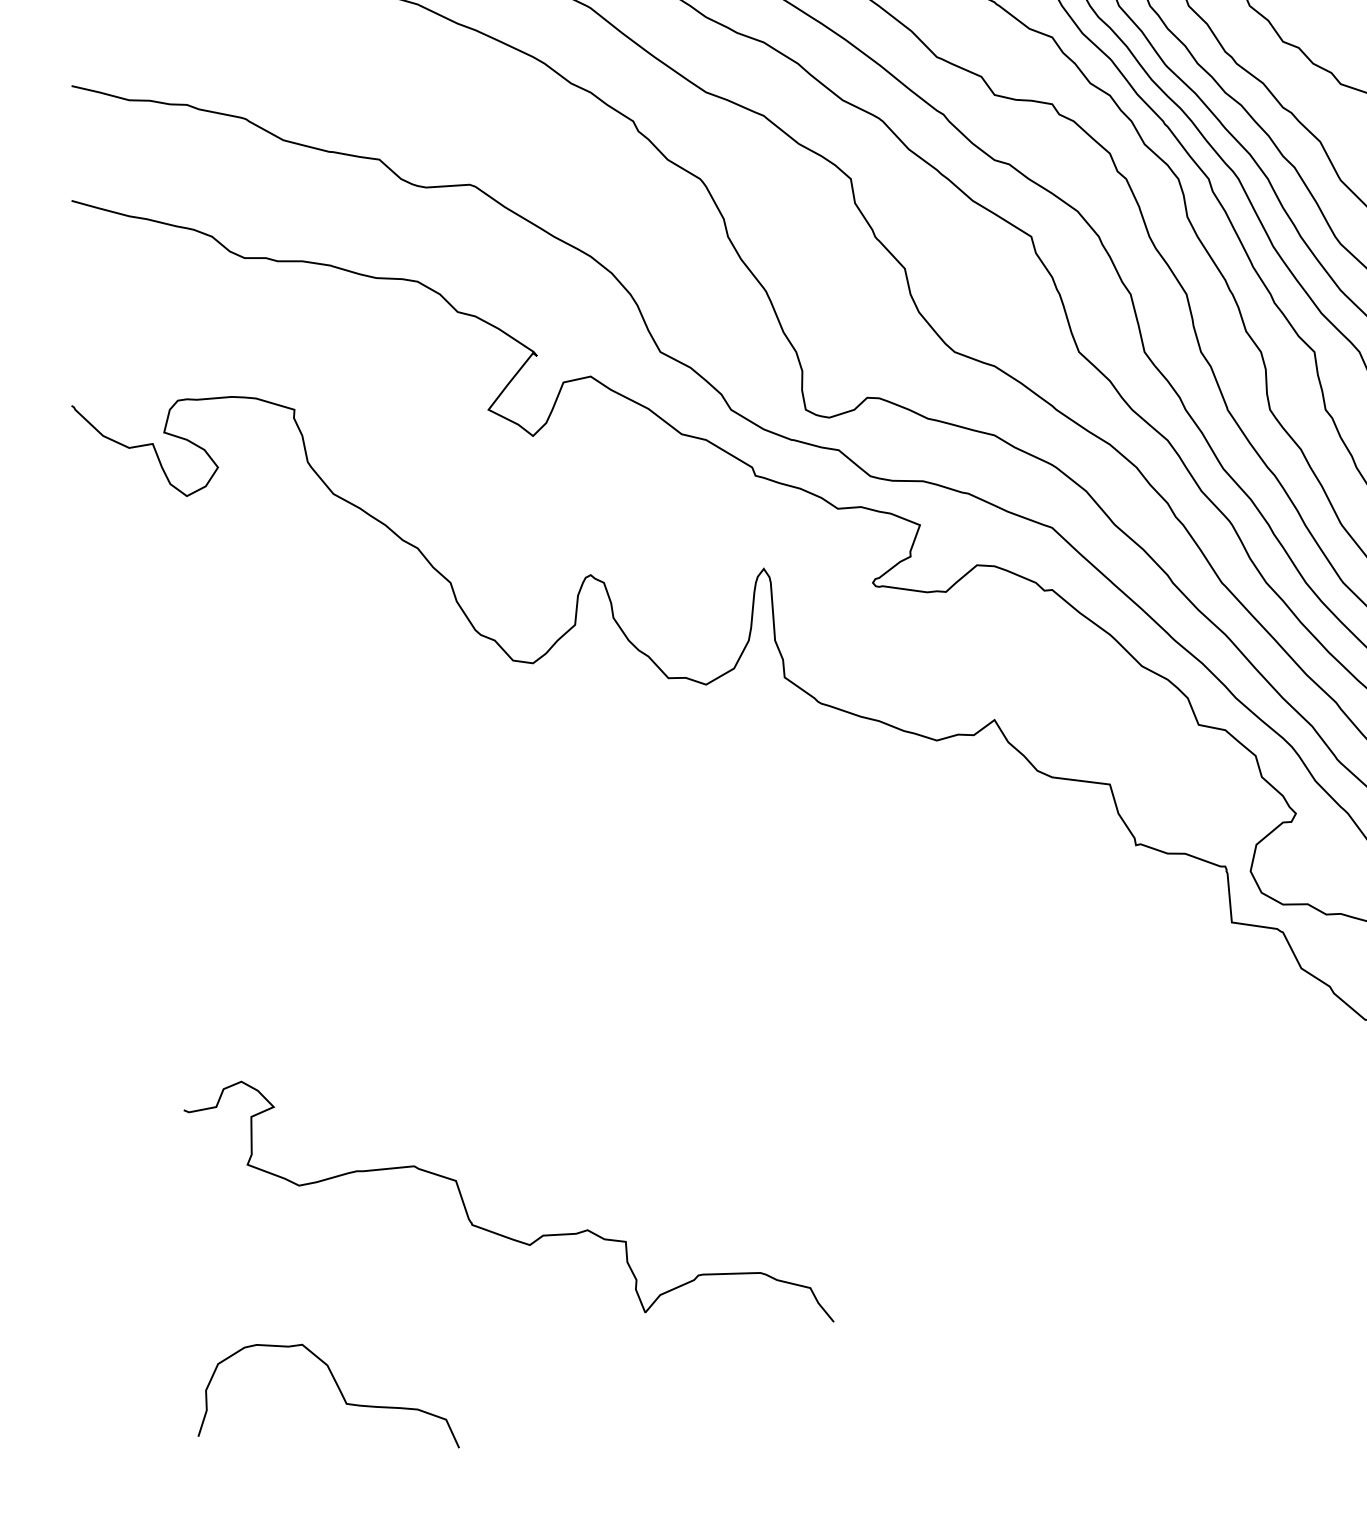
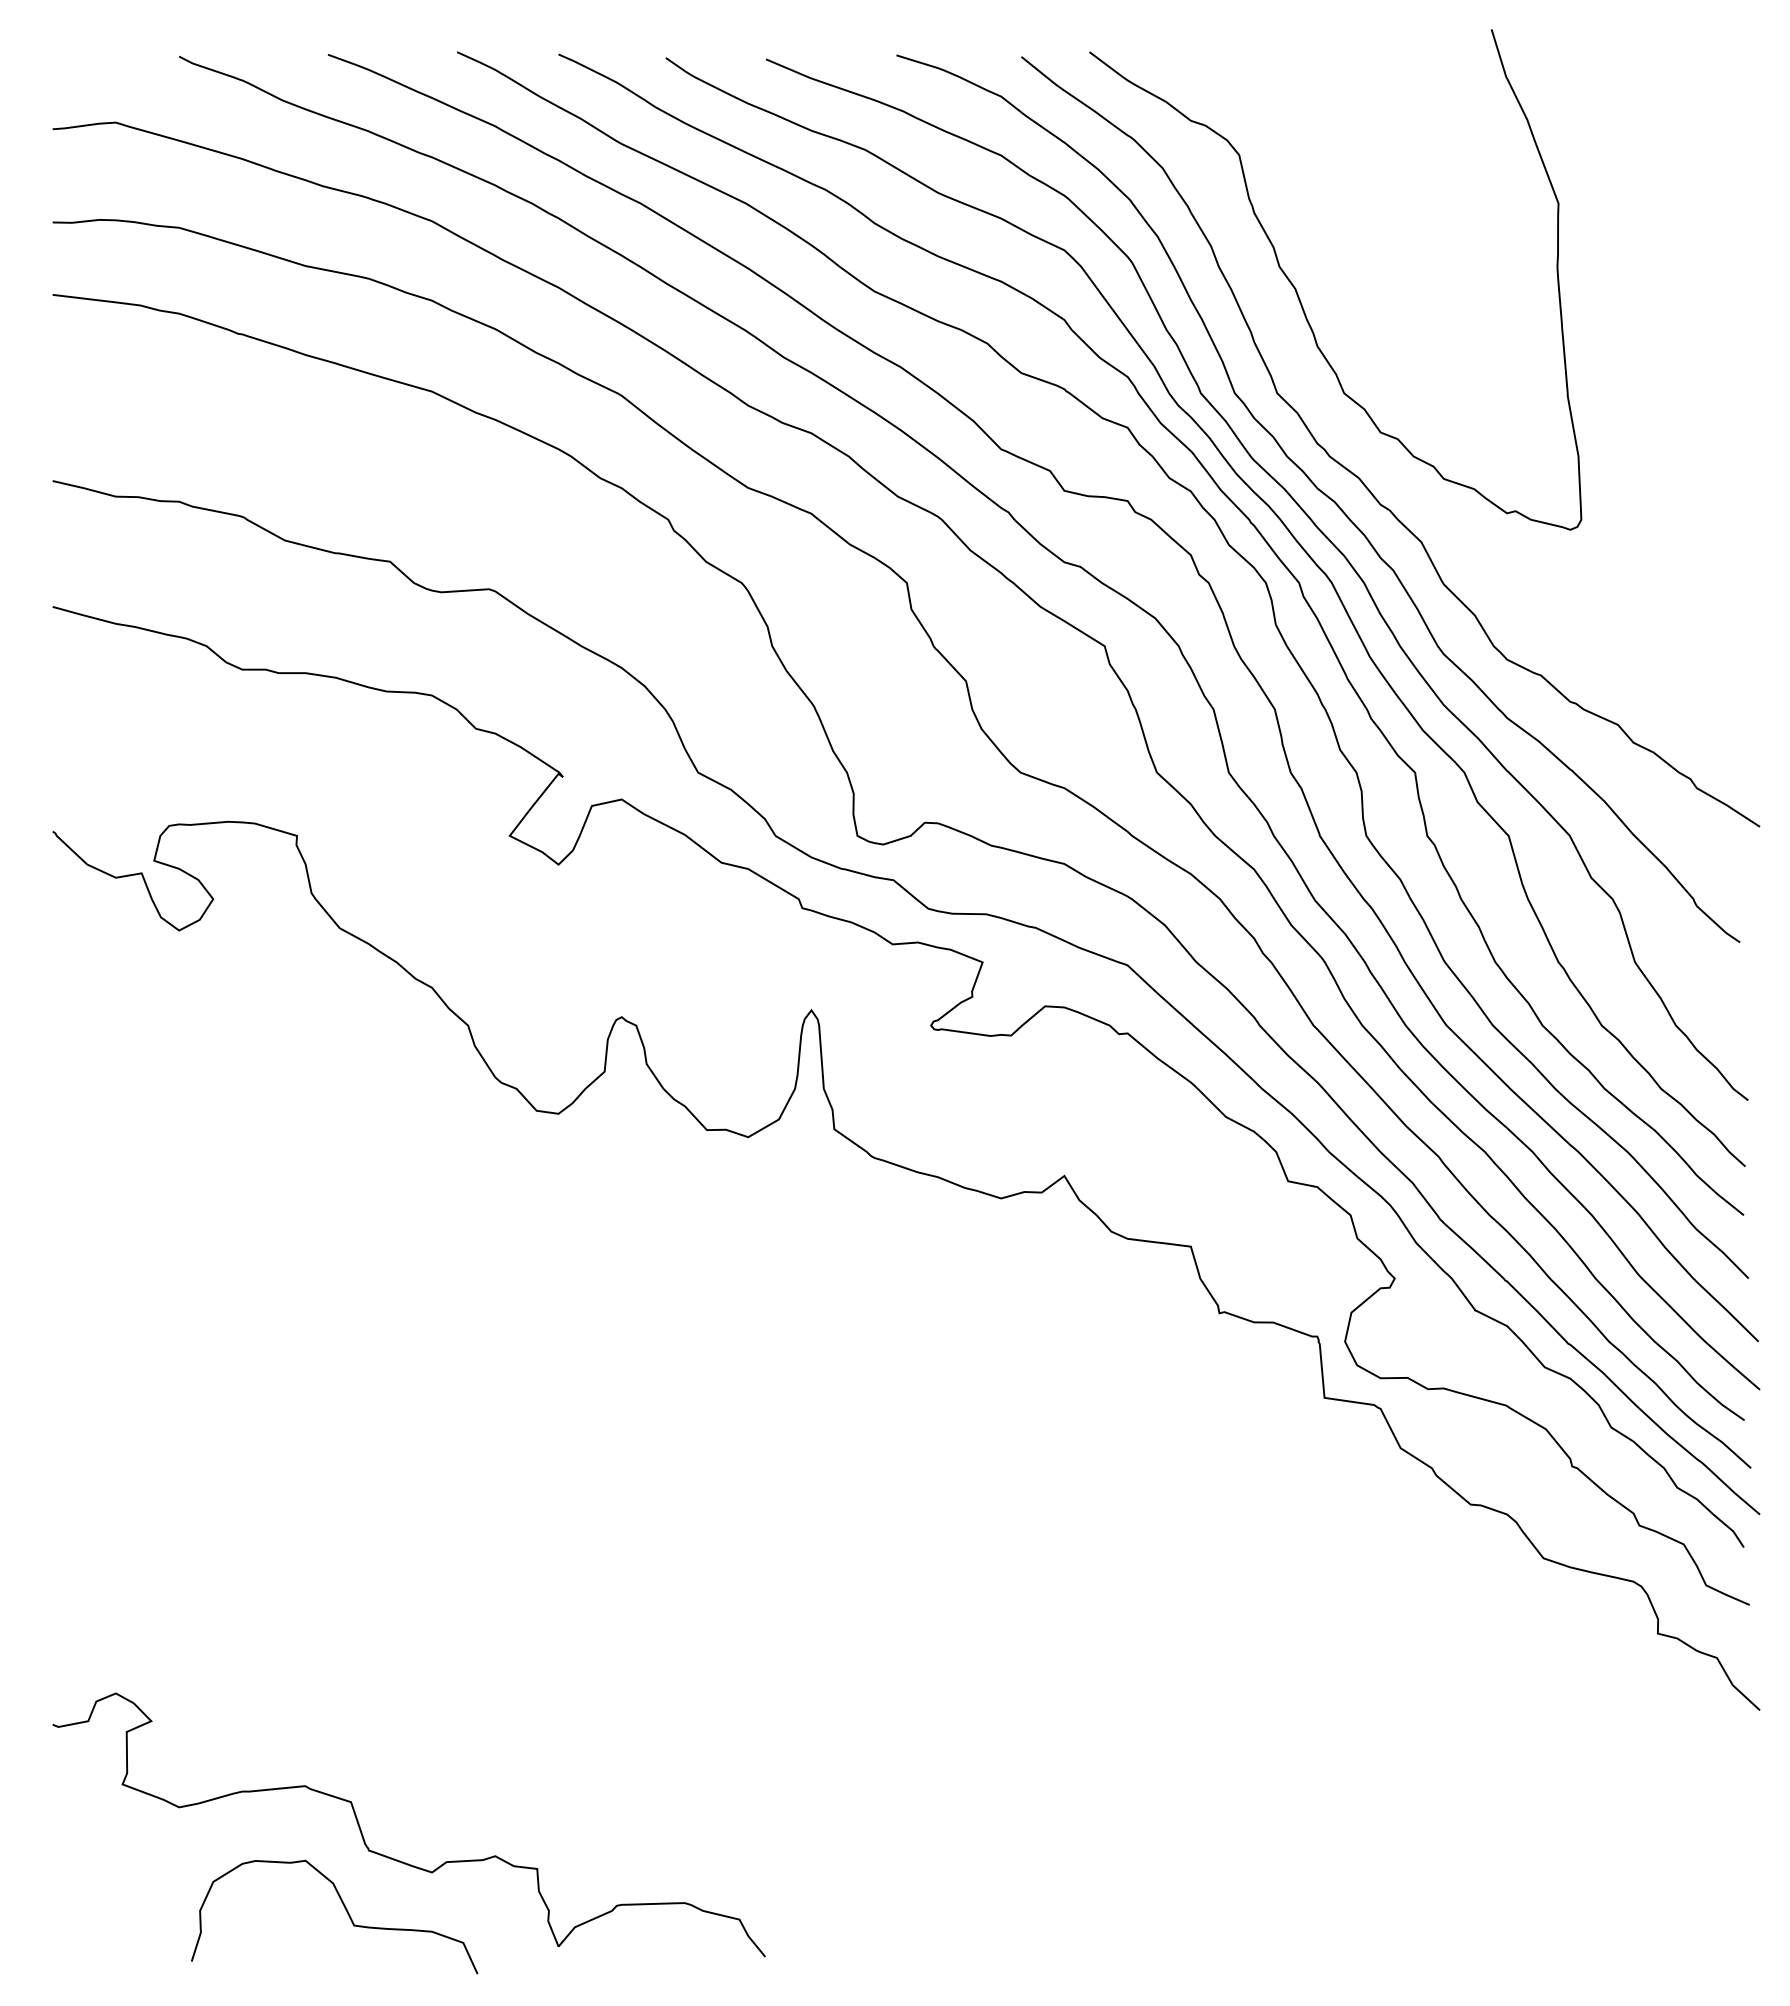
curve: (498, 1233) -> (397, 1859), moved

